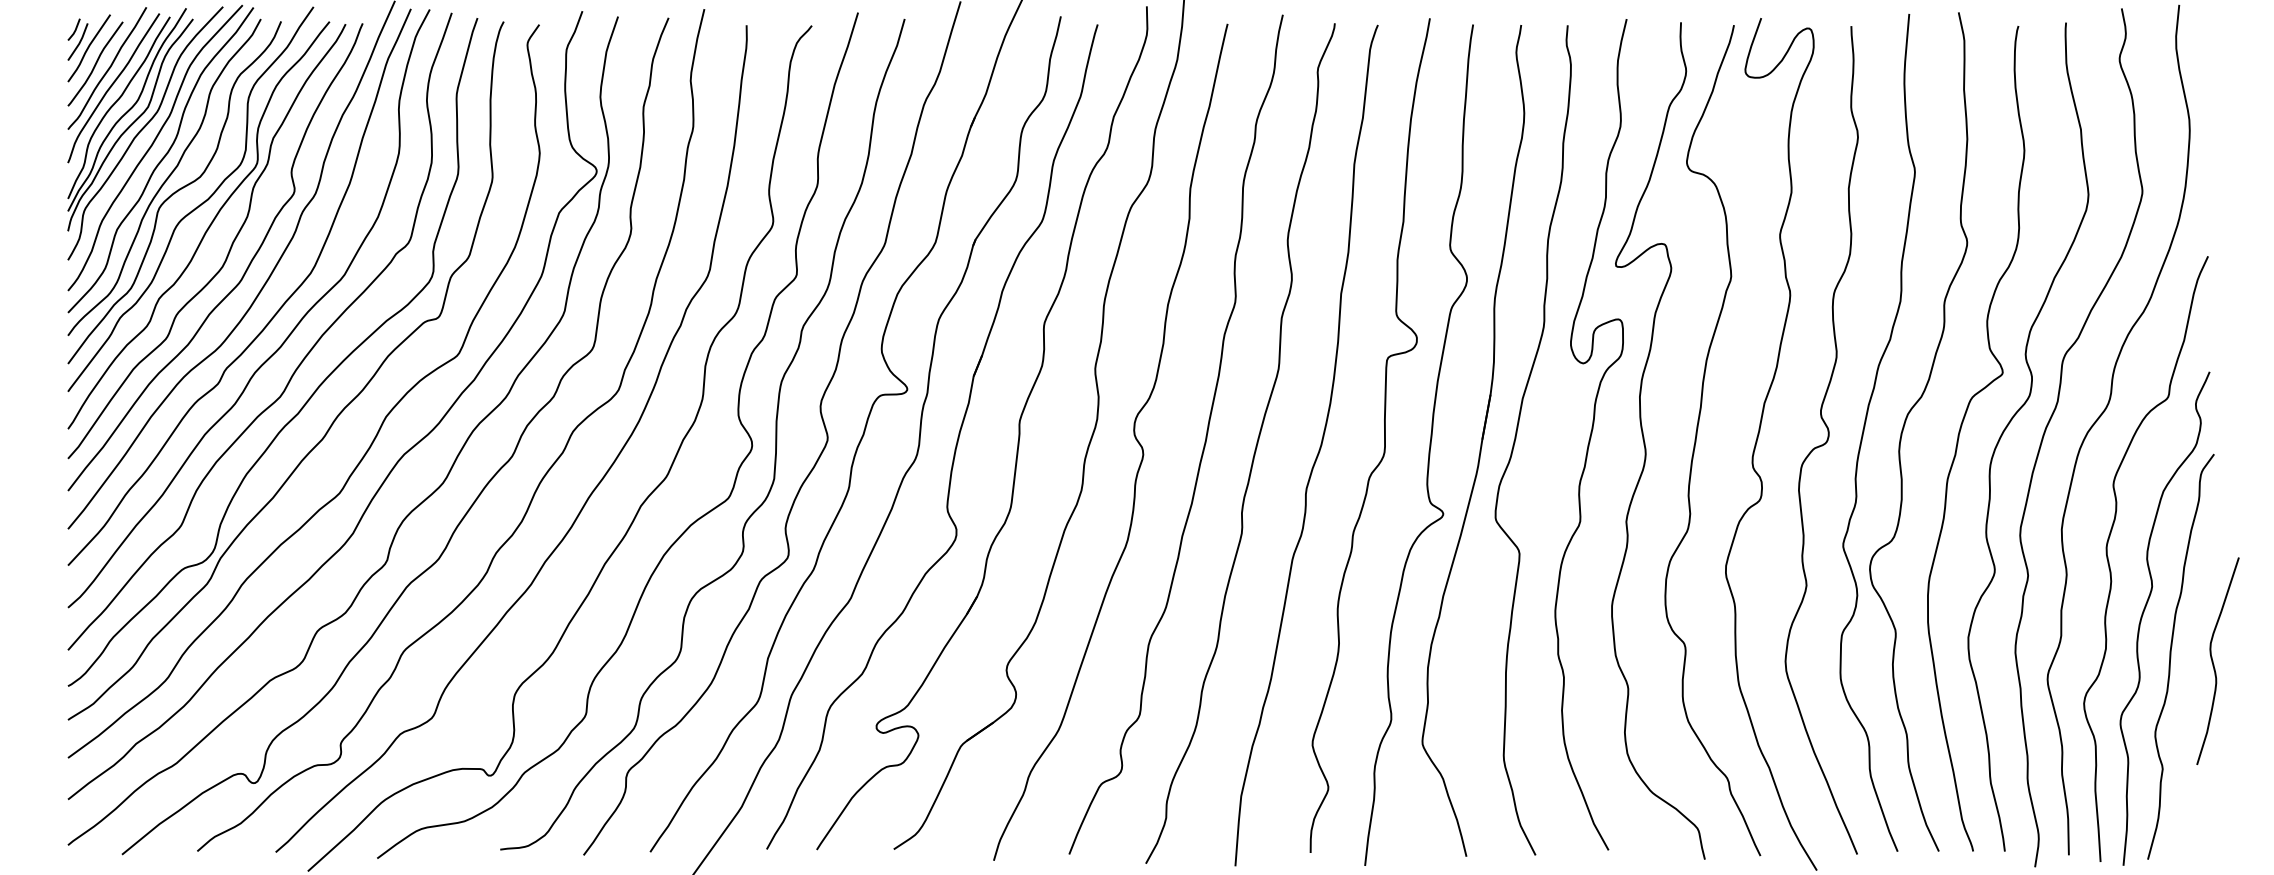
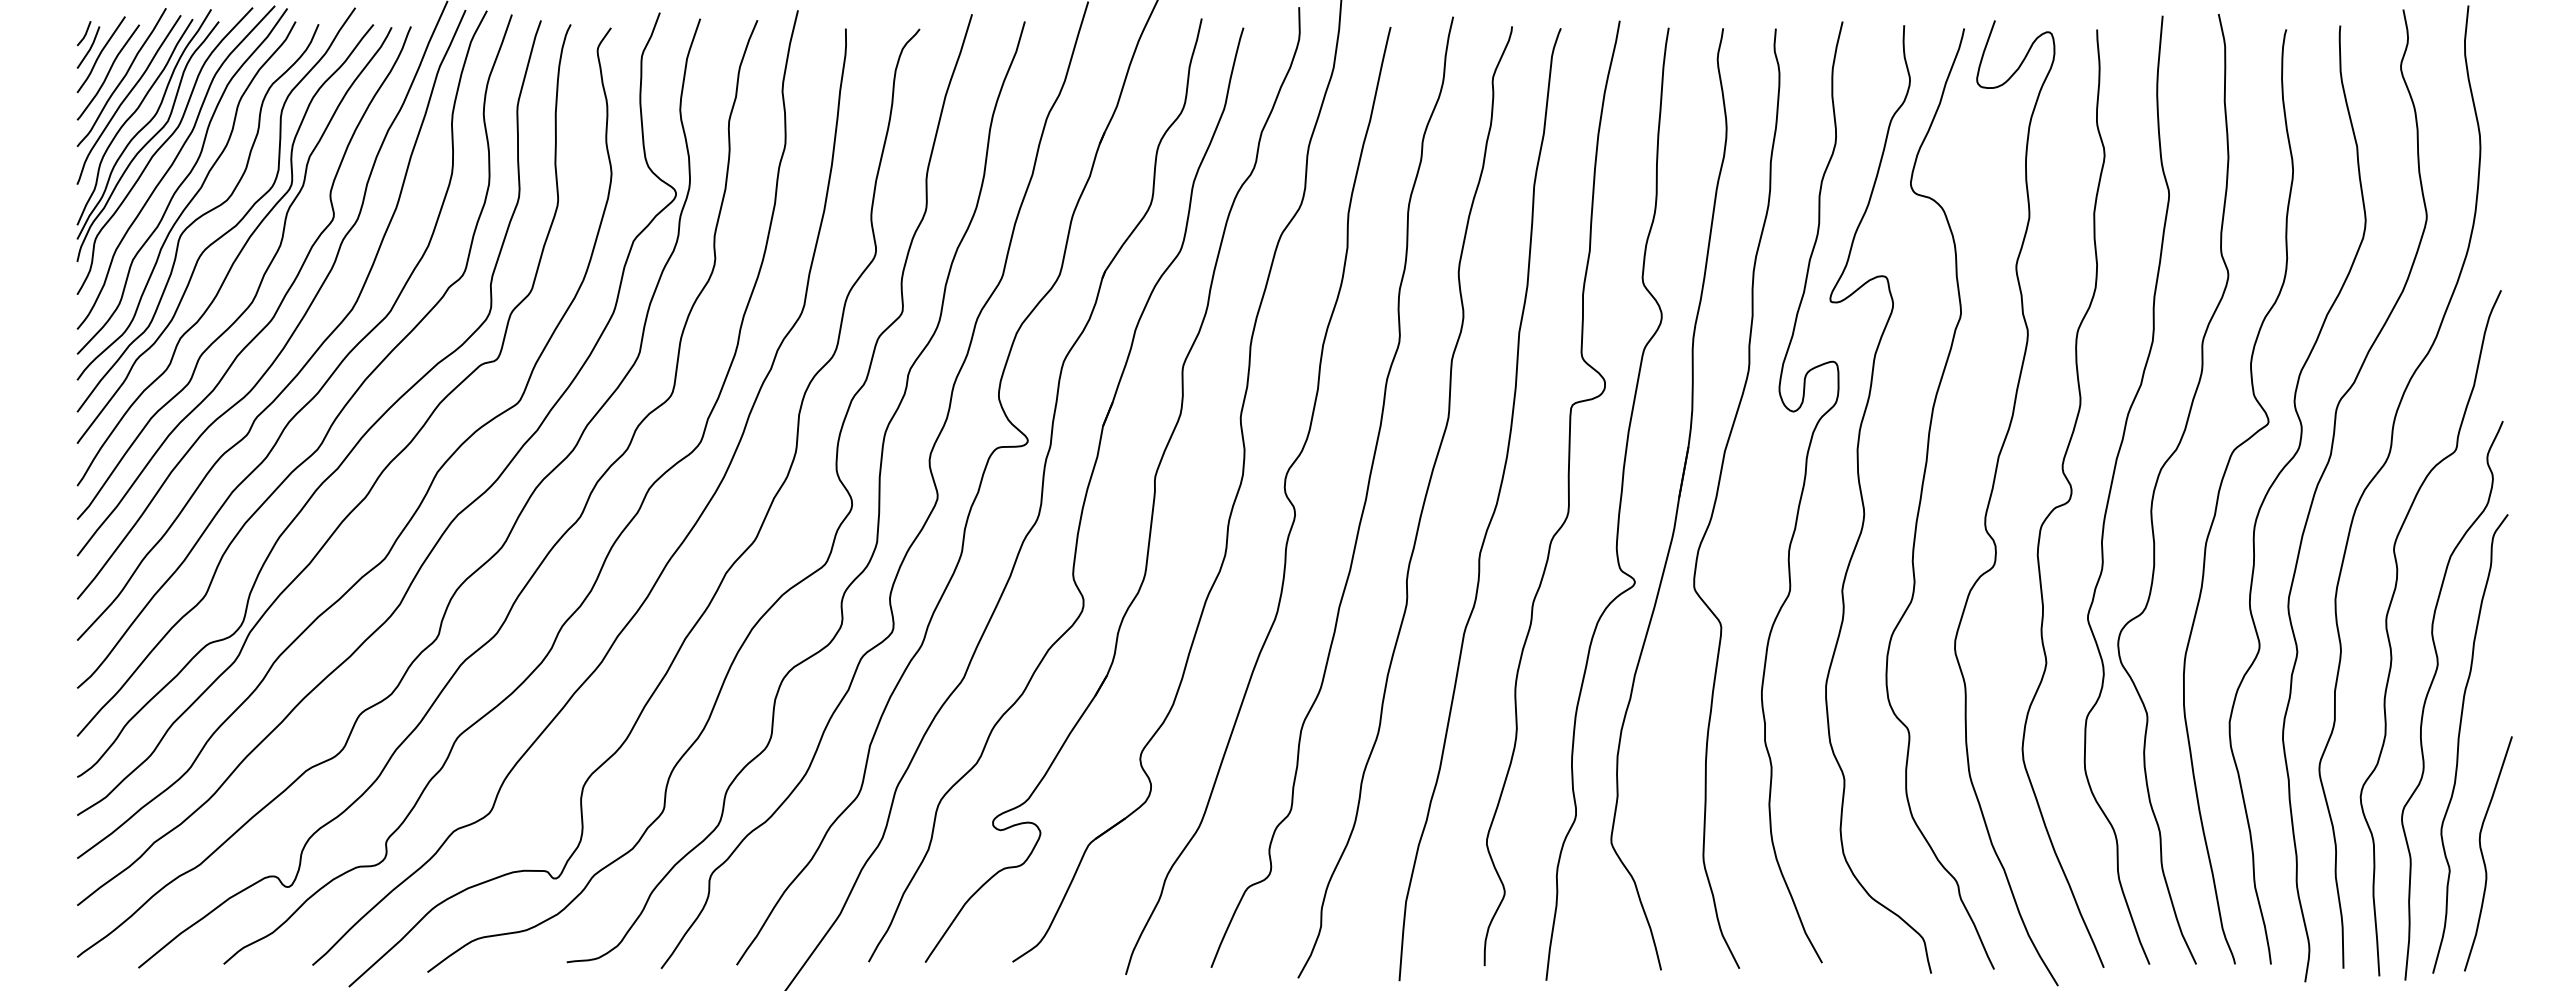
curve: (2213, 661) -> (2483, 854), moved

